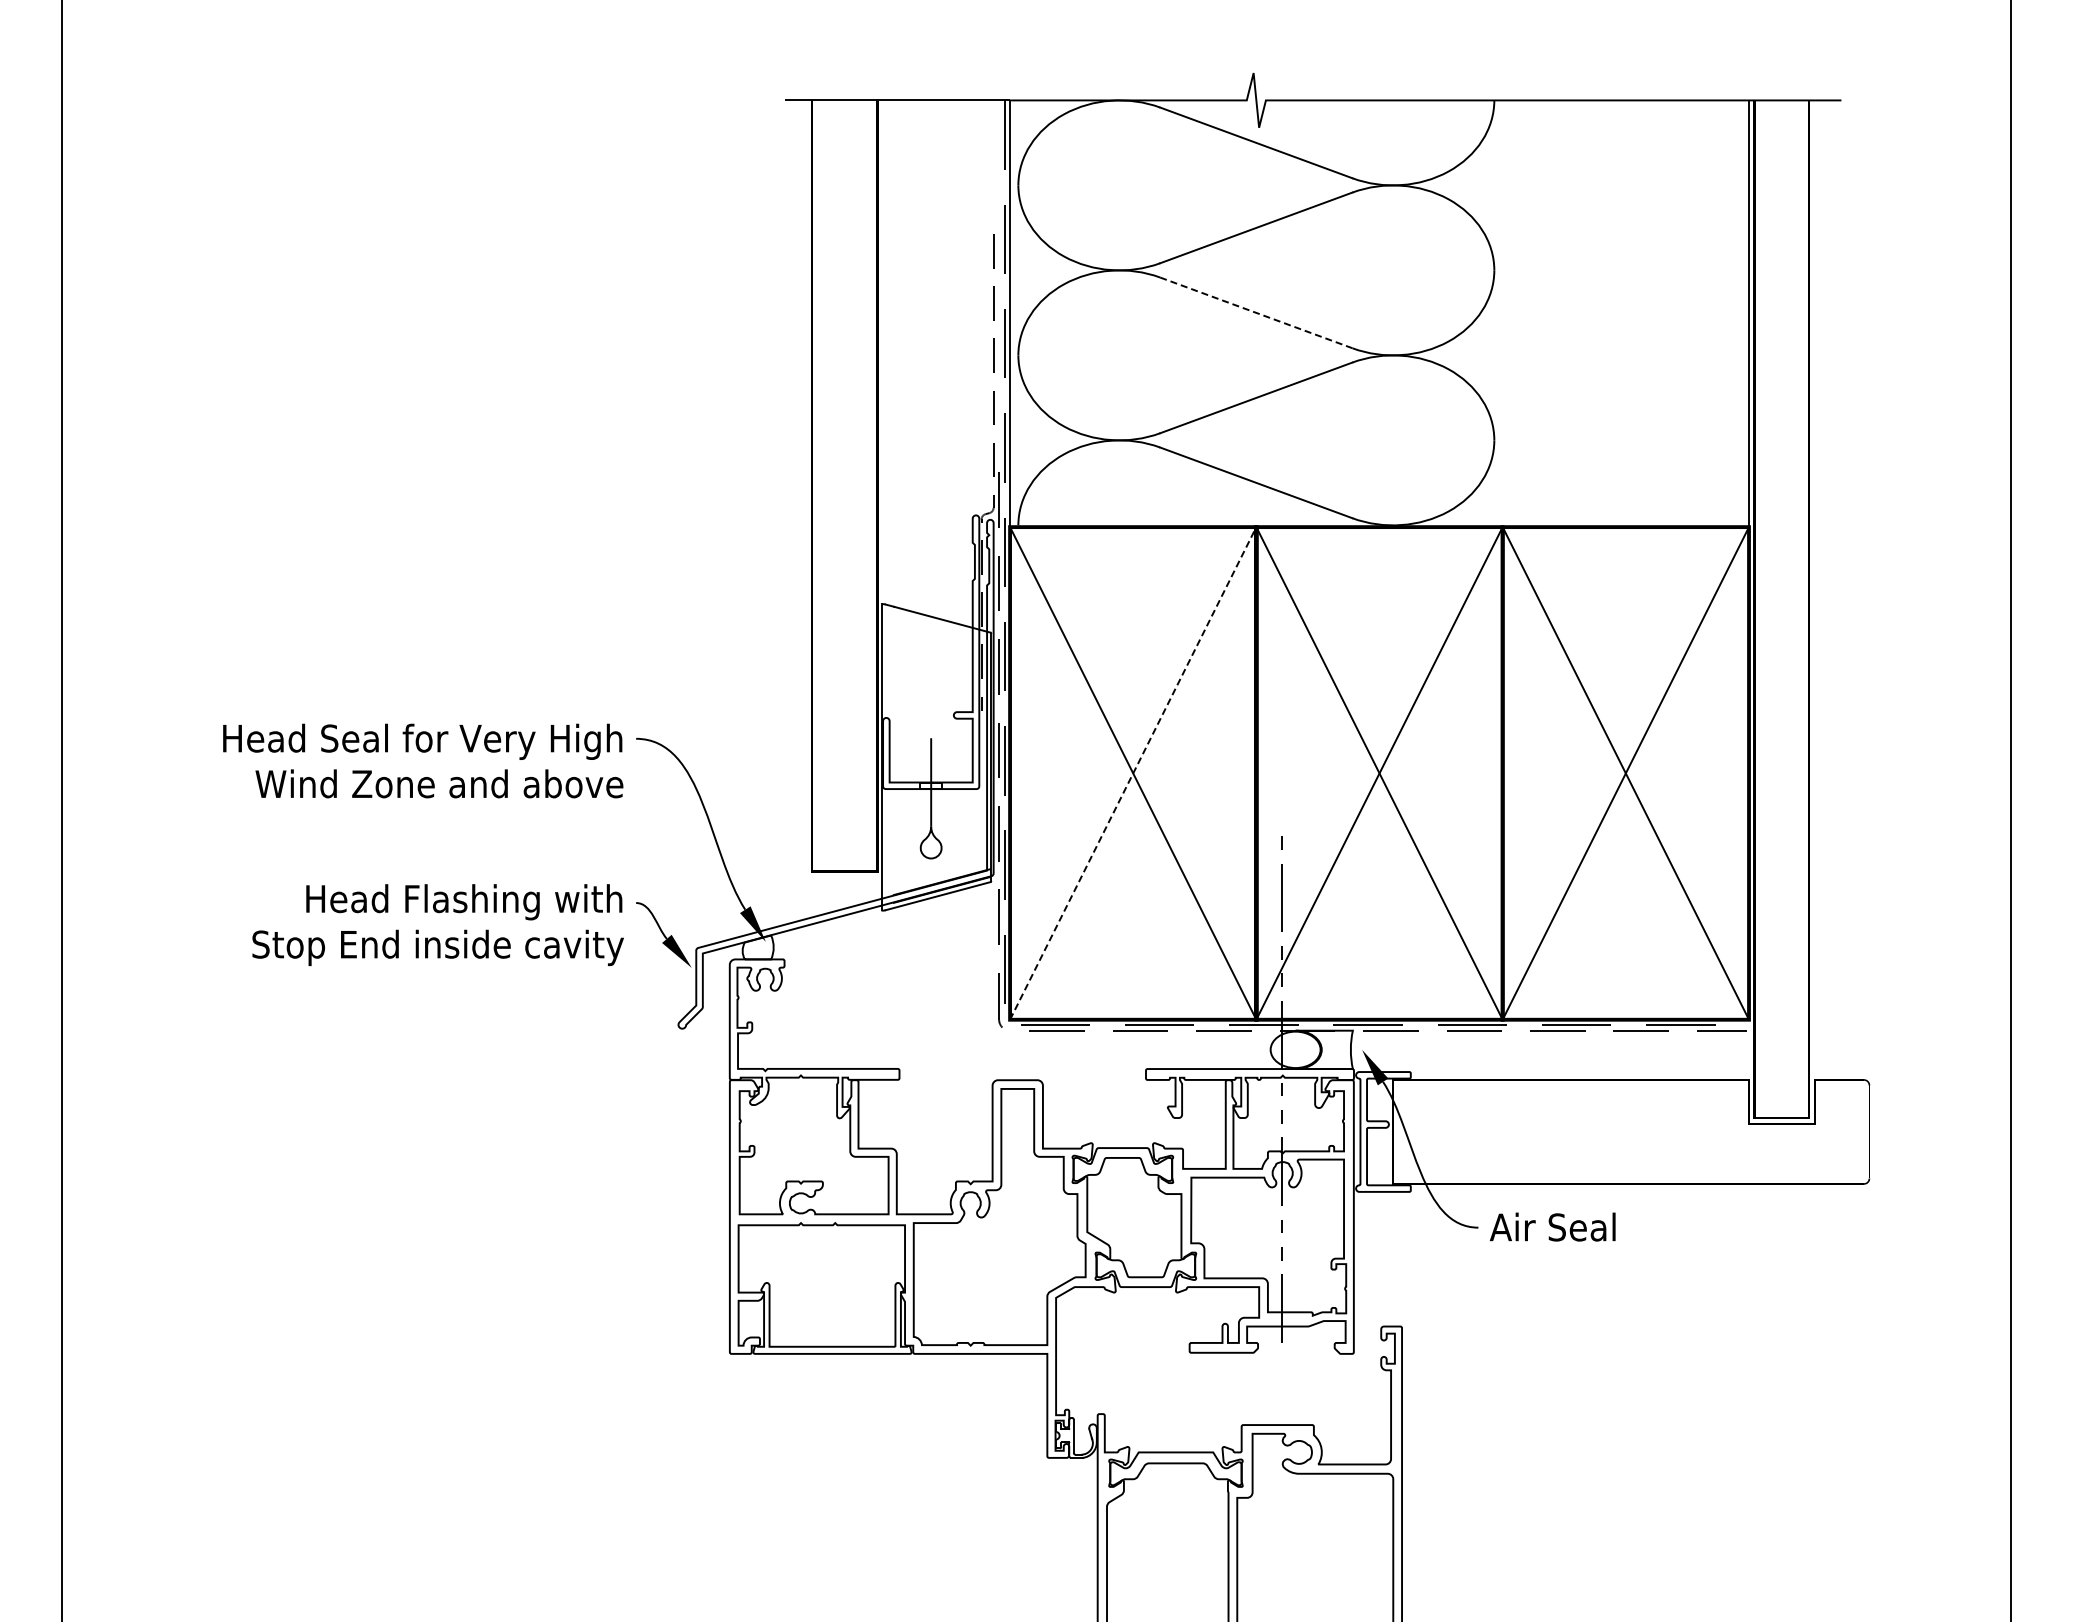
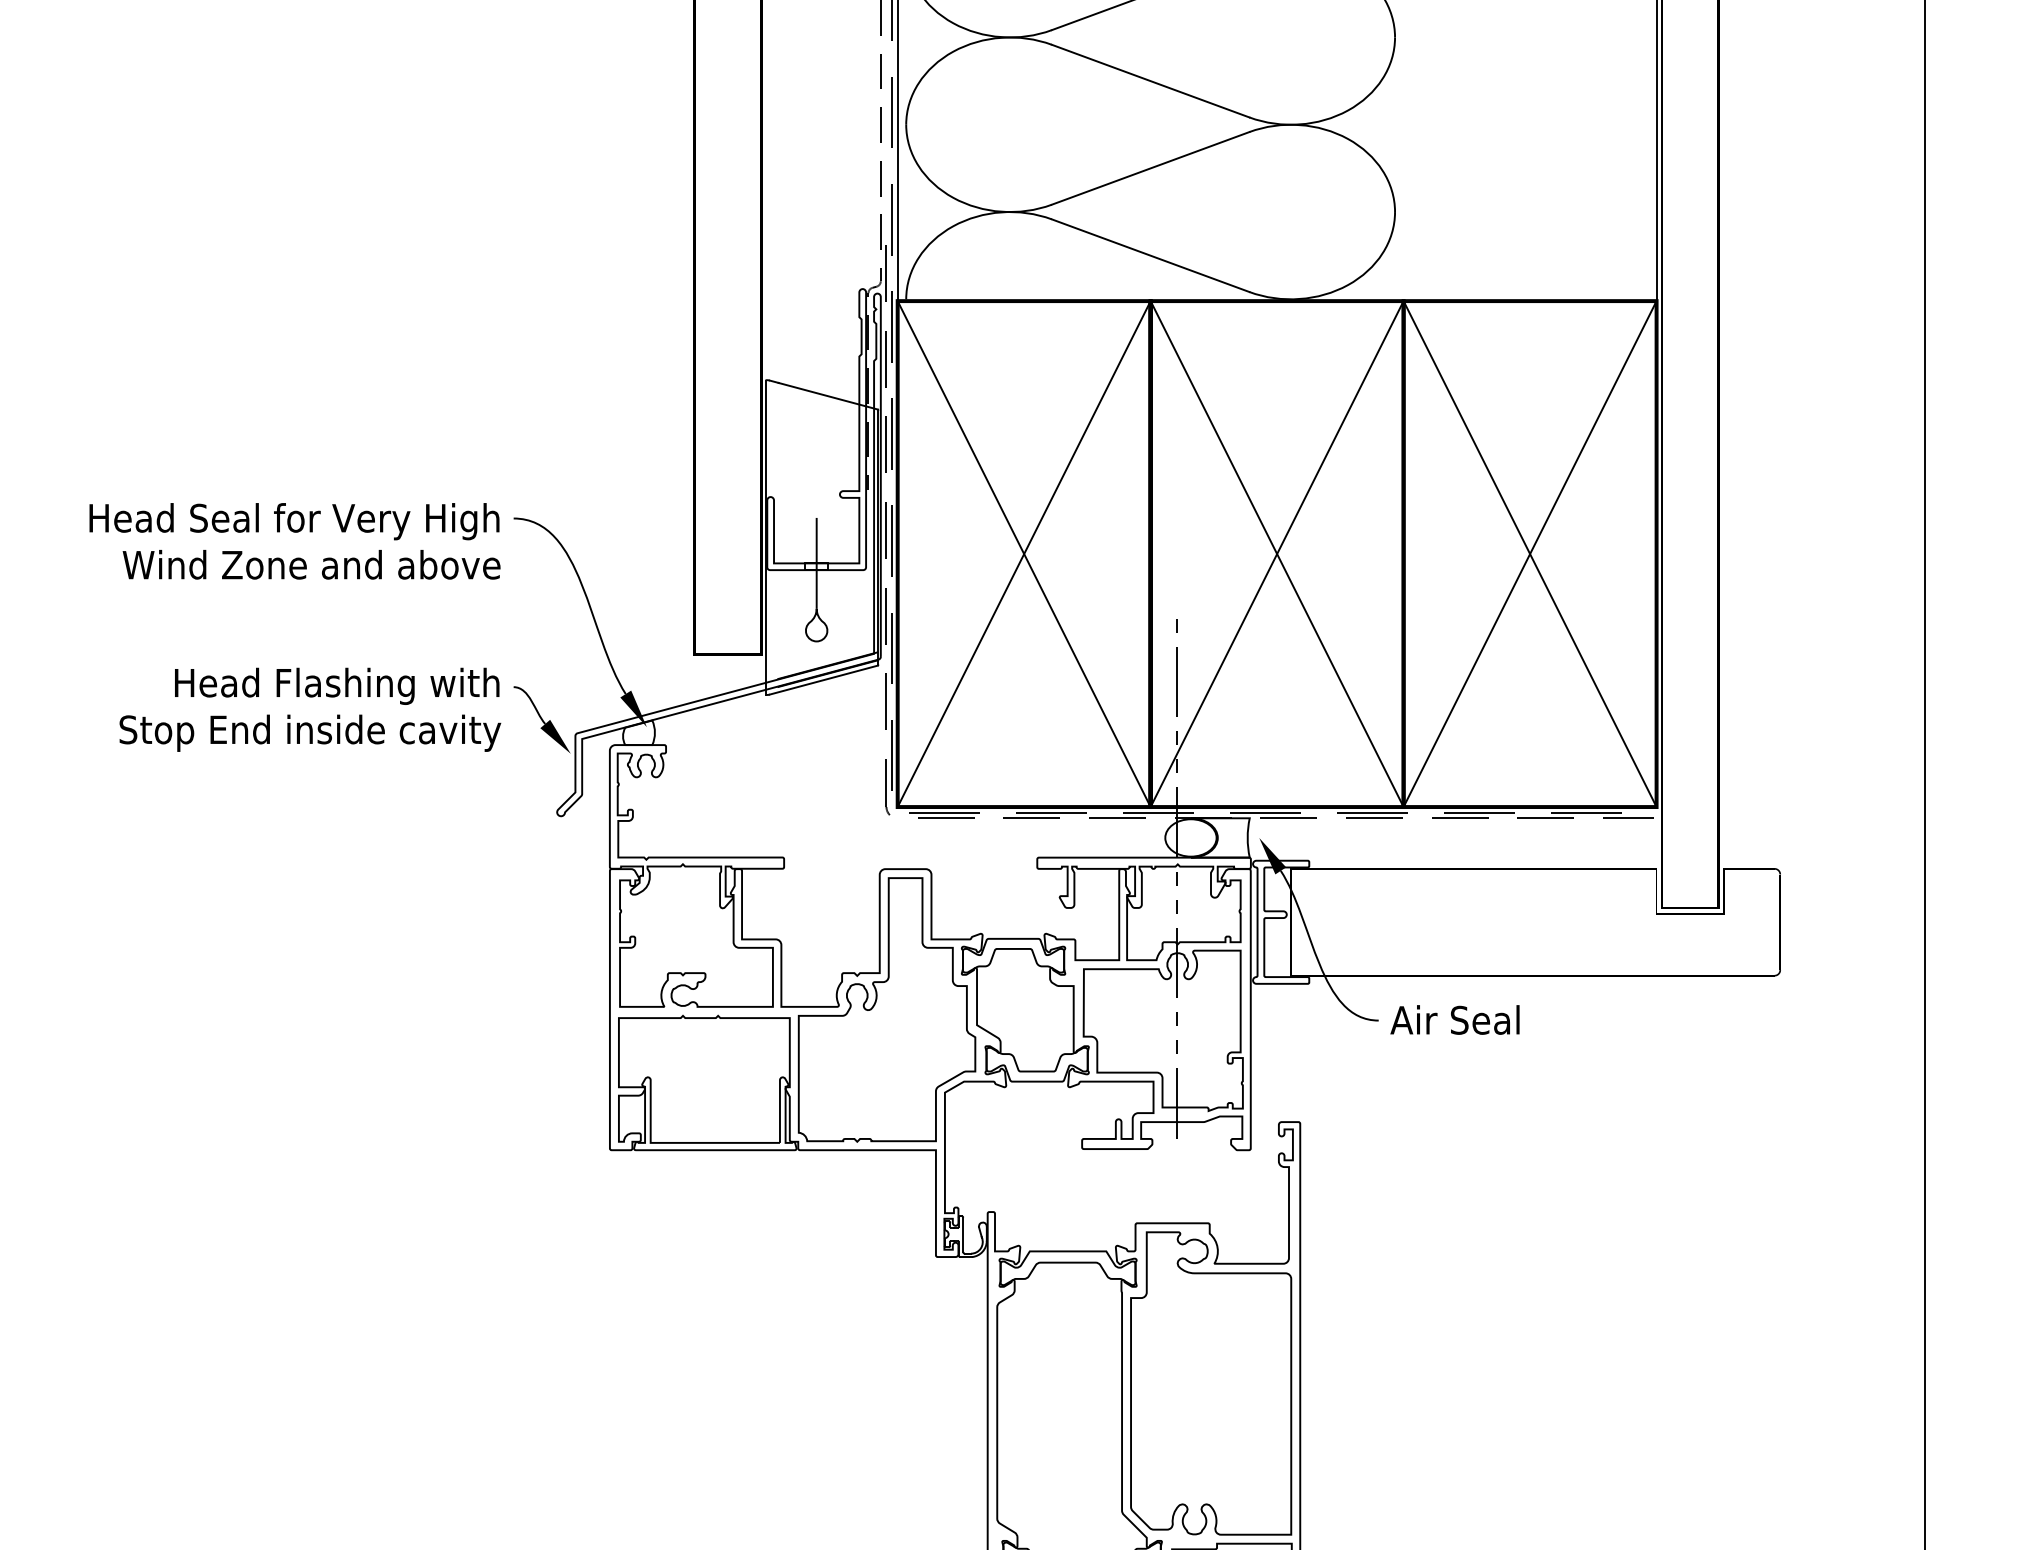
line: (1256, 313) -> (1150, 81), dashed -> solid
line: (1133, 772) -> (1024, 553), dashed -> solid

